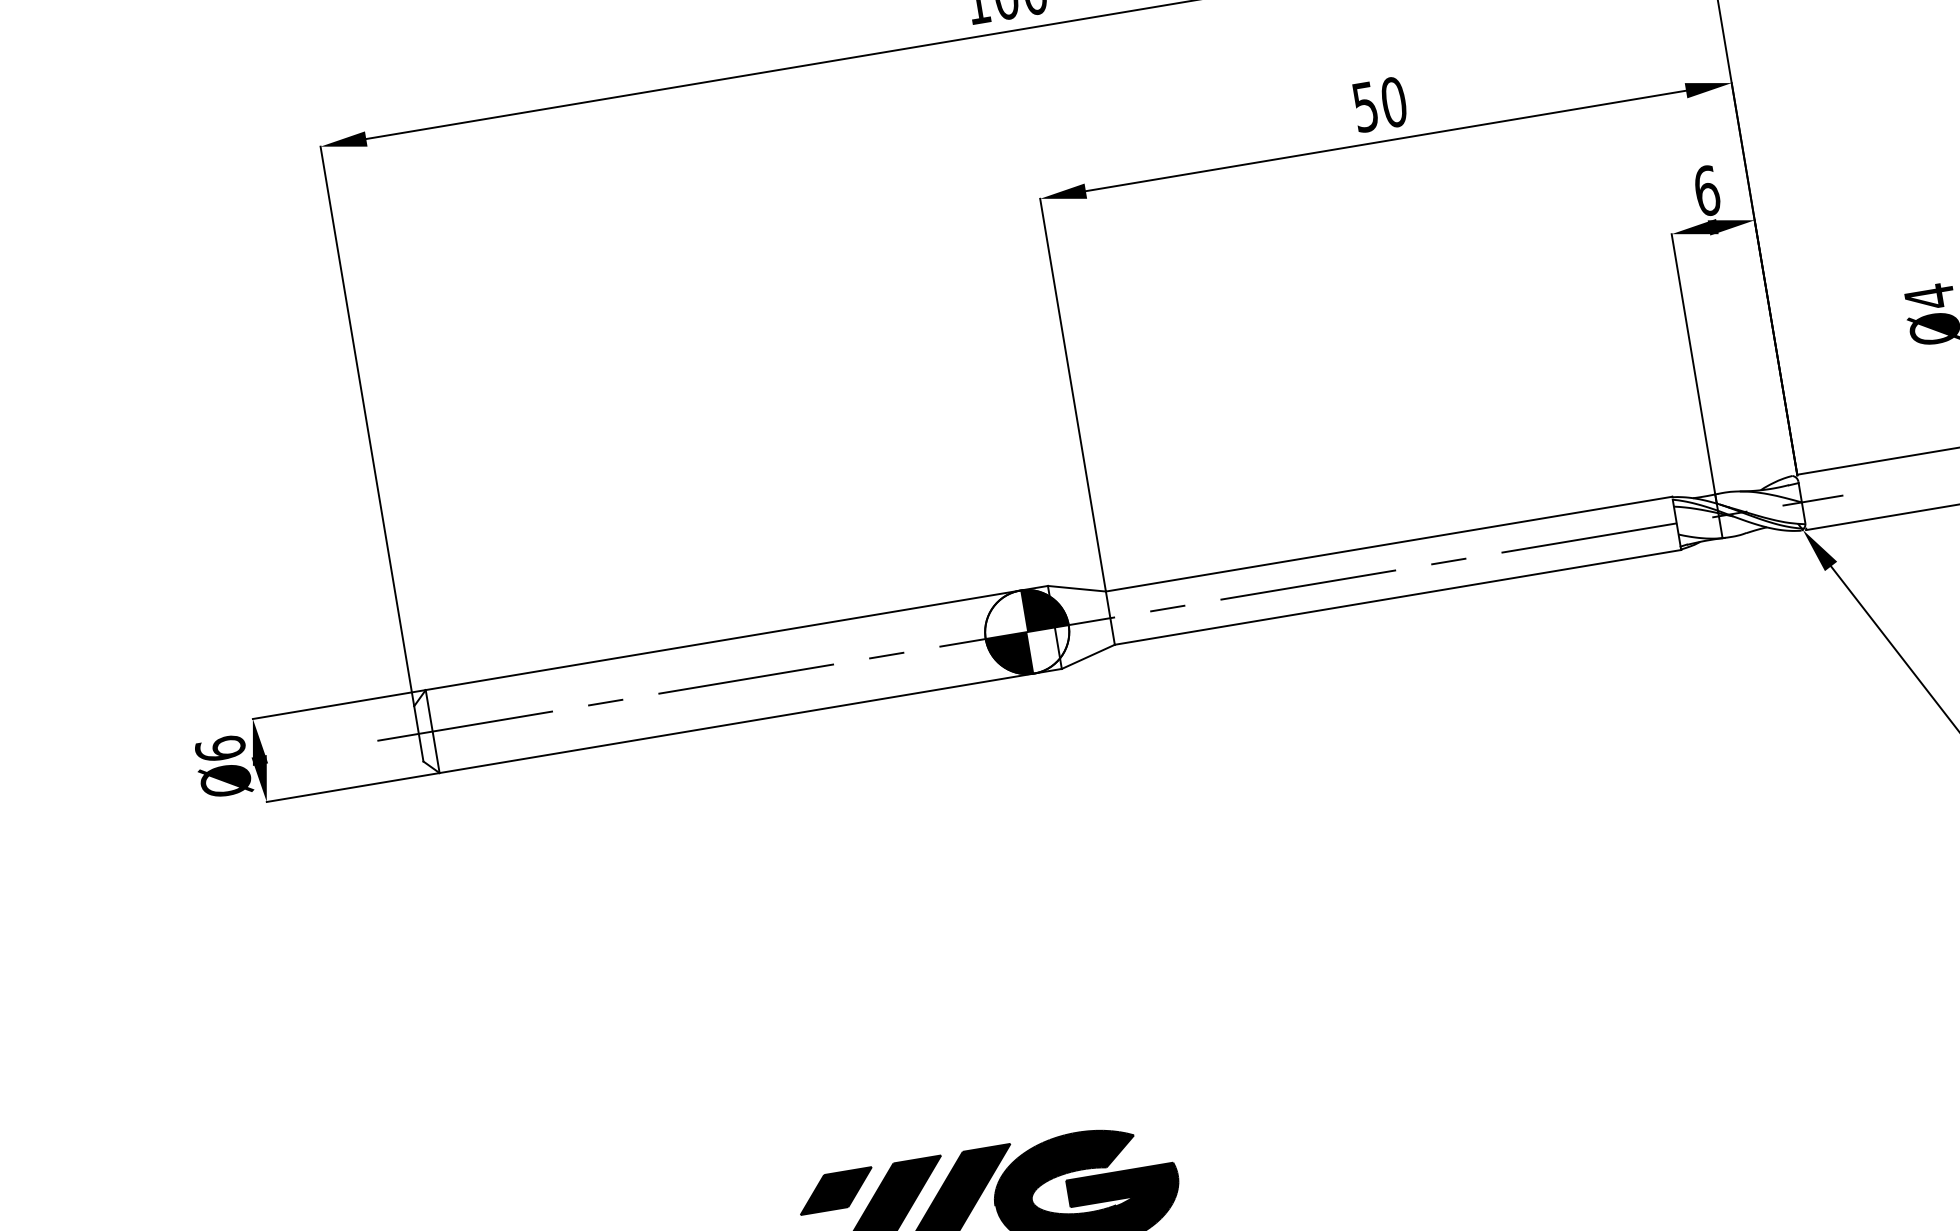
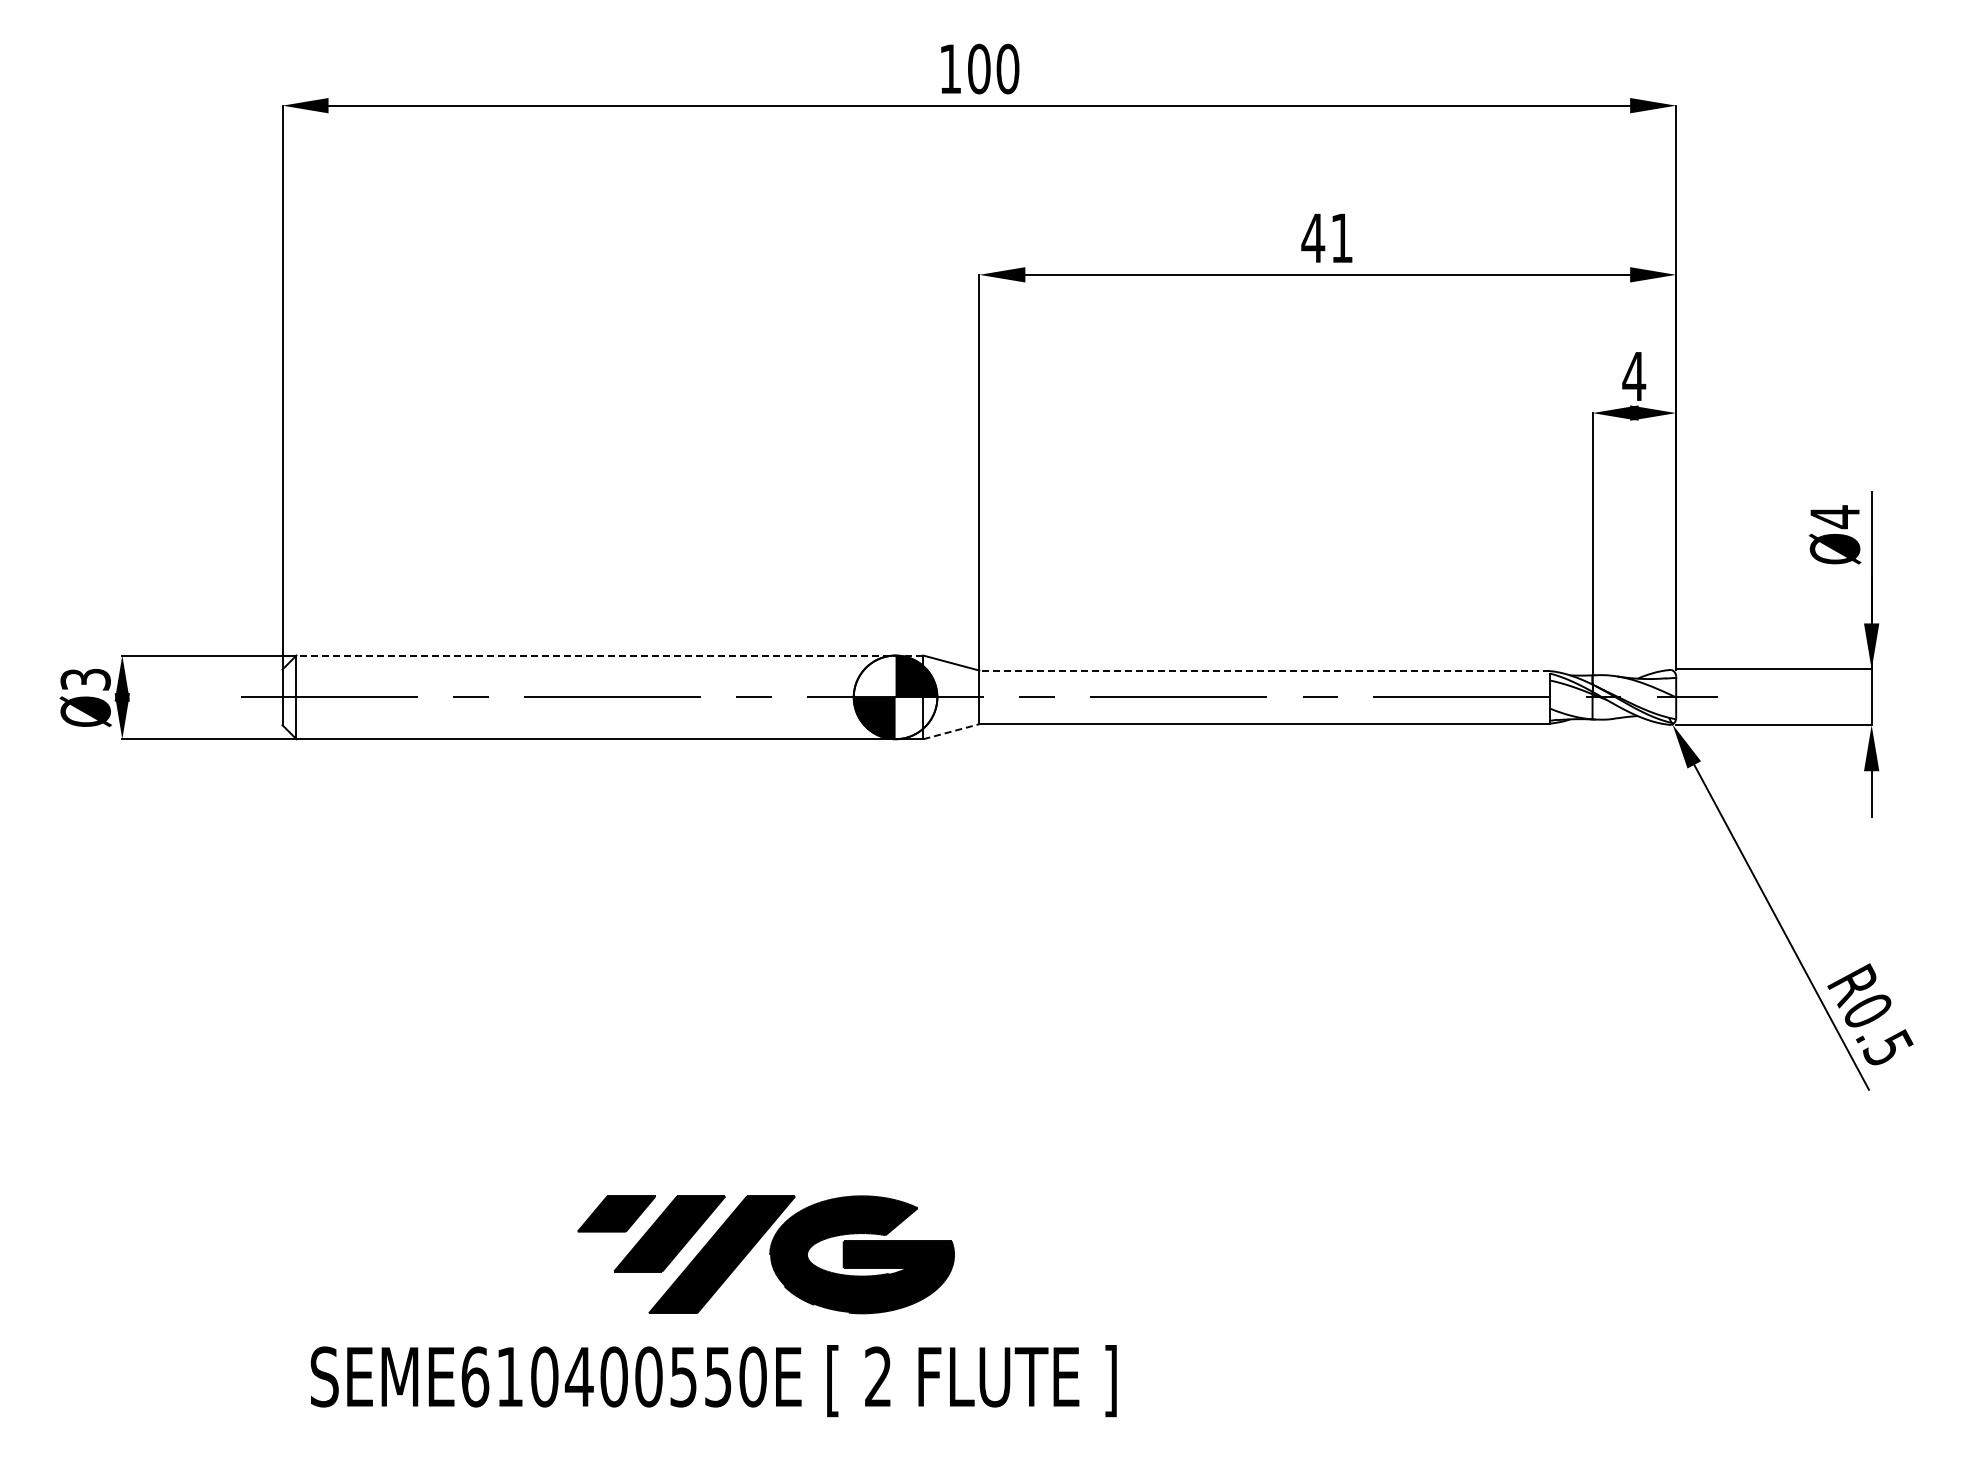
text: (1379, 104) -> (1327, 238), 50 -> 41
text: (1707, 190) -> (1634, 376), 6 -> 4
line: (1388, 544) -> (1264, 670), solid -> dashed
line: (736, 638) -> (609, 655), solid -> dashed
line: (1088, 656) -> (951, 731), solid -> dashed
text: (220, 748) -> (85, 679), Ø6 -> Ø3

